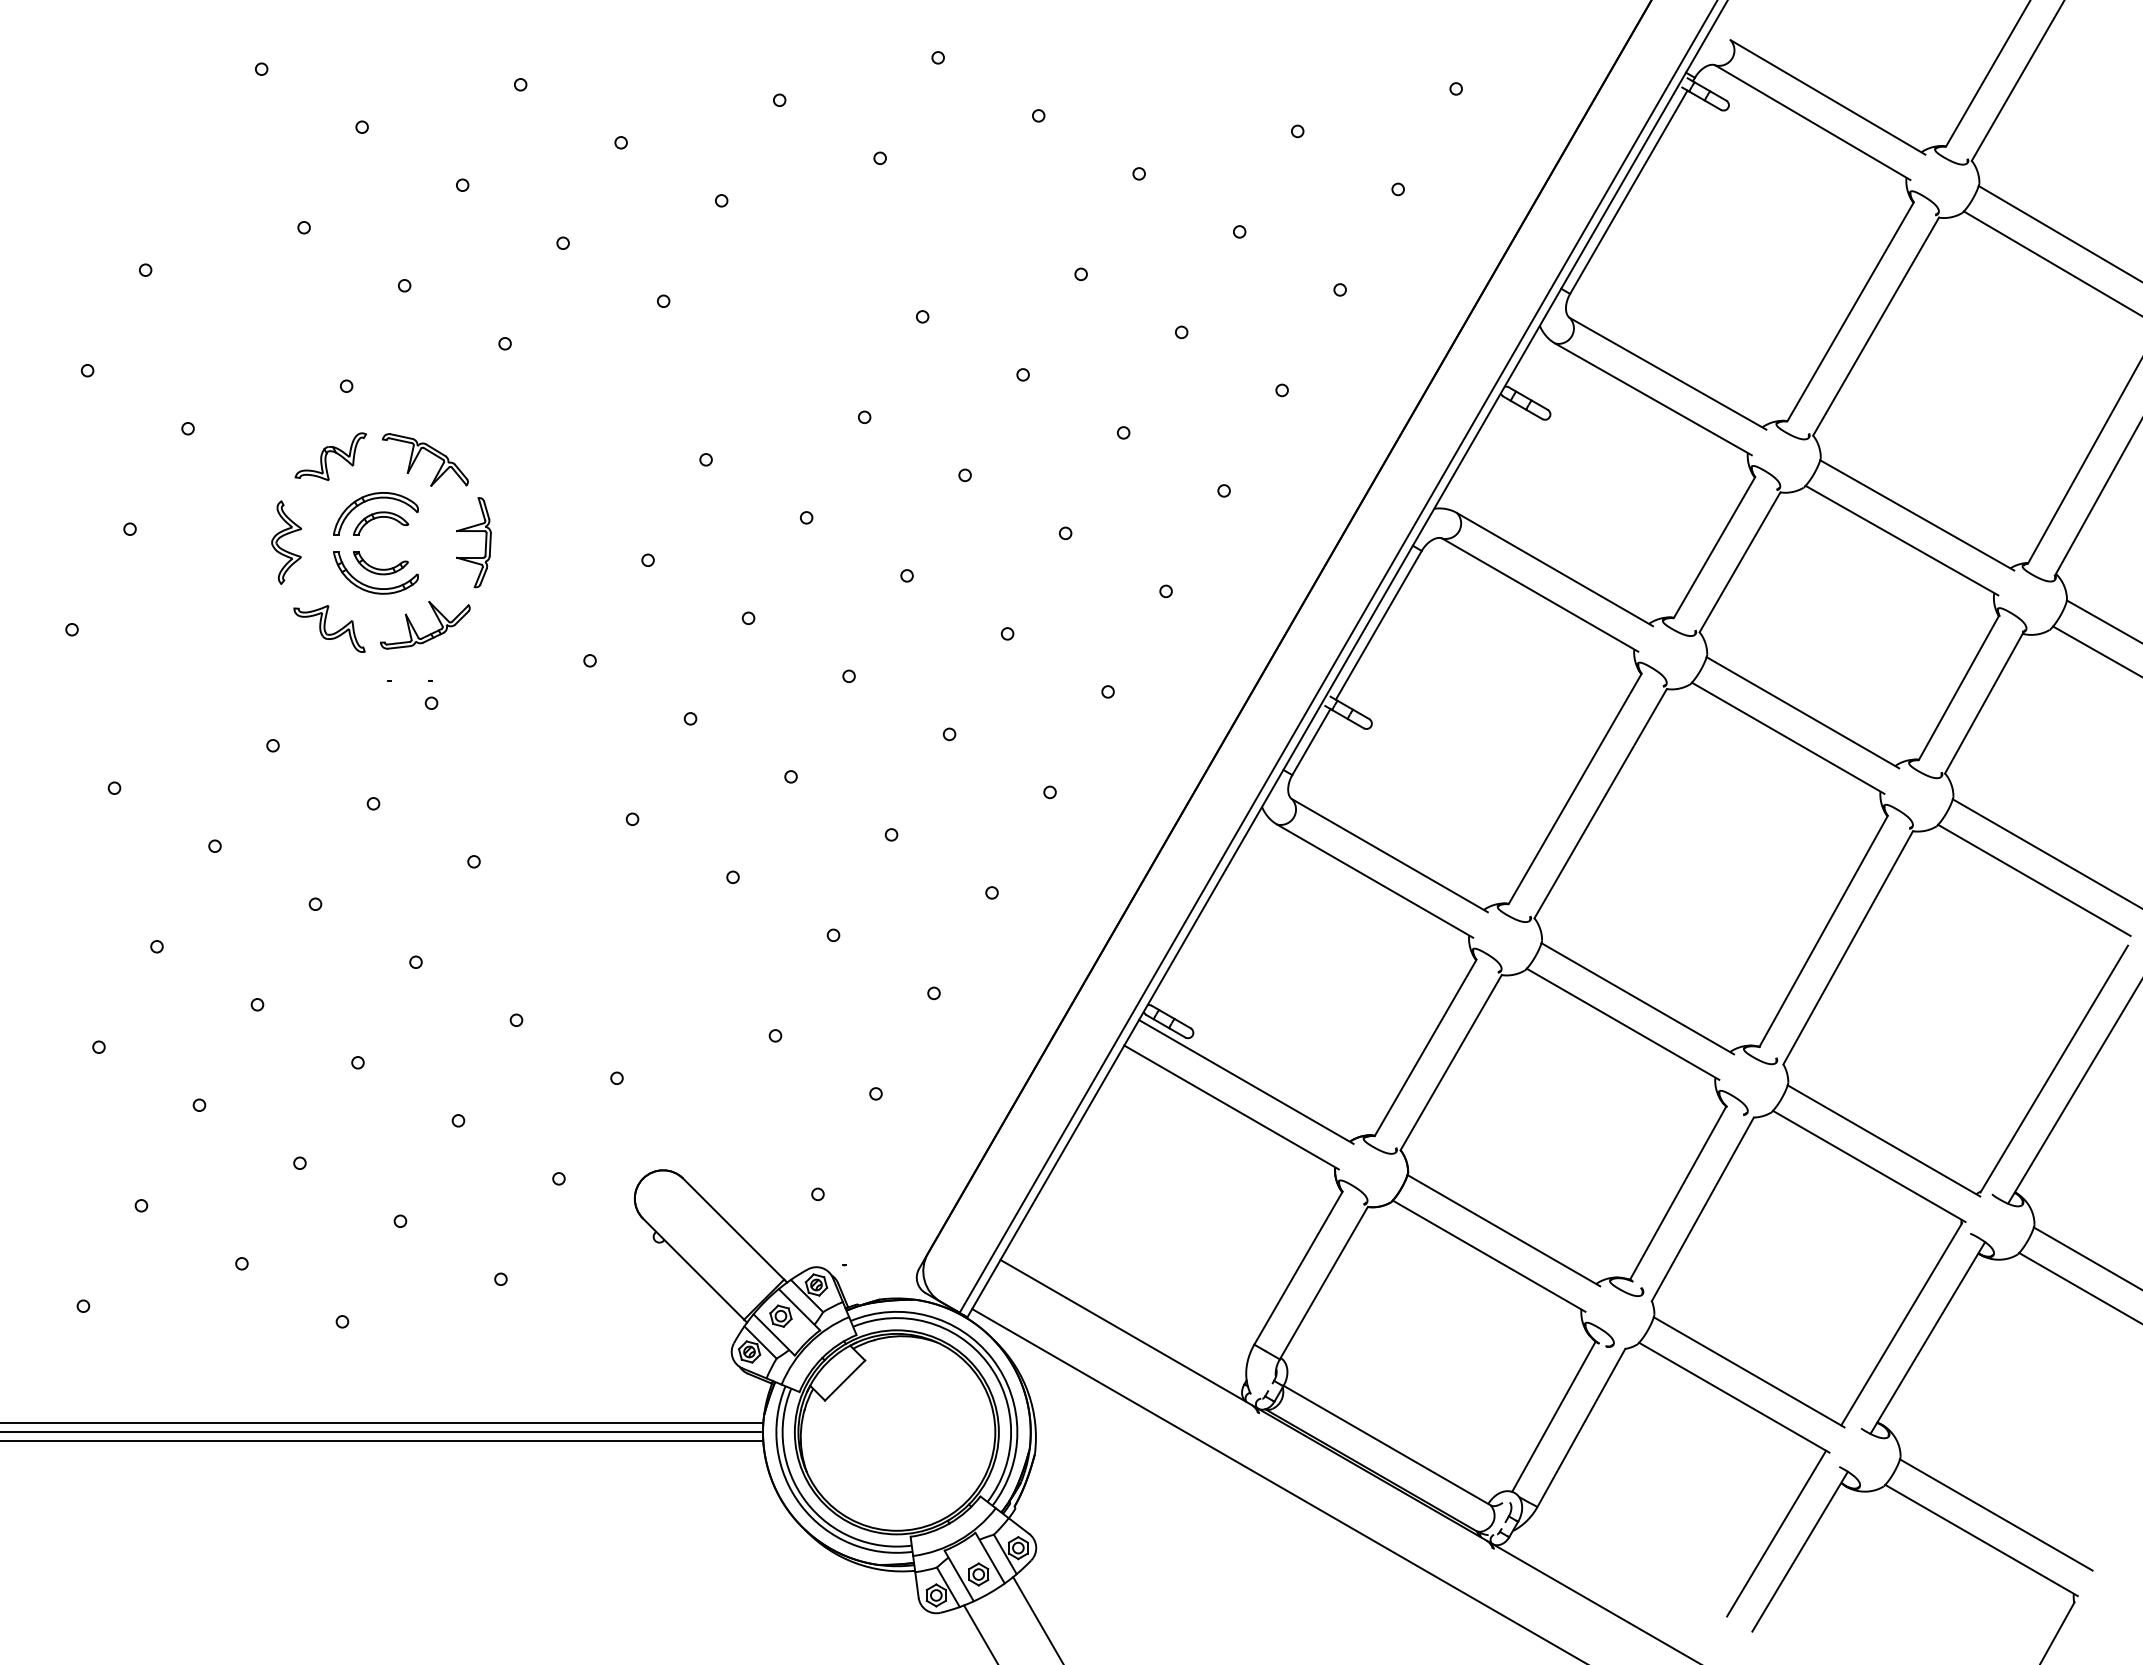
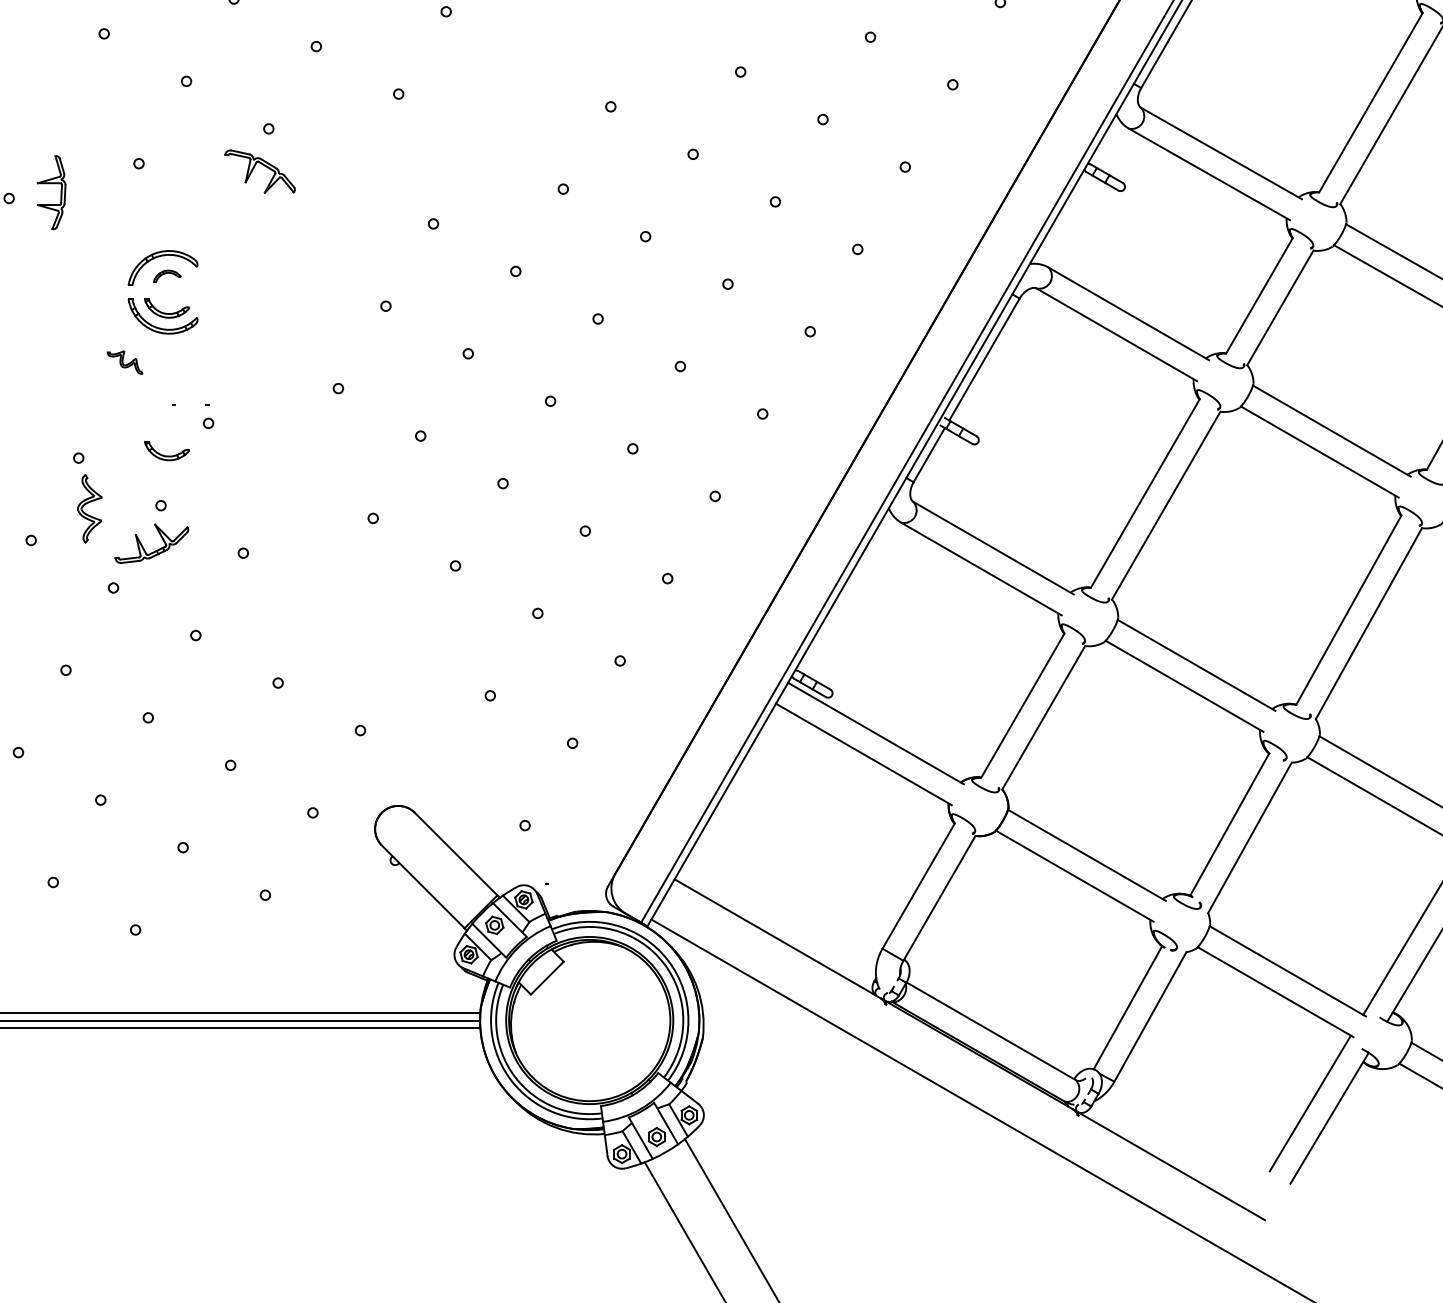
part: (418, 455) -> (254, 167), moved
part: (330, 456) -> (125, 221), removed
part: (381, 523) -> (167, 276), size x0.6
part: (473, 531) -> (51, 183), moved
part: (282, 537) -> (86, 504), moved
part: (329, 628) -> (124, 362), size x0.6
part: (429, 633) -> (155, 550), moved
part: (380, 737) -> (166, 451), added

